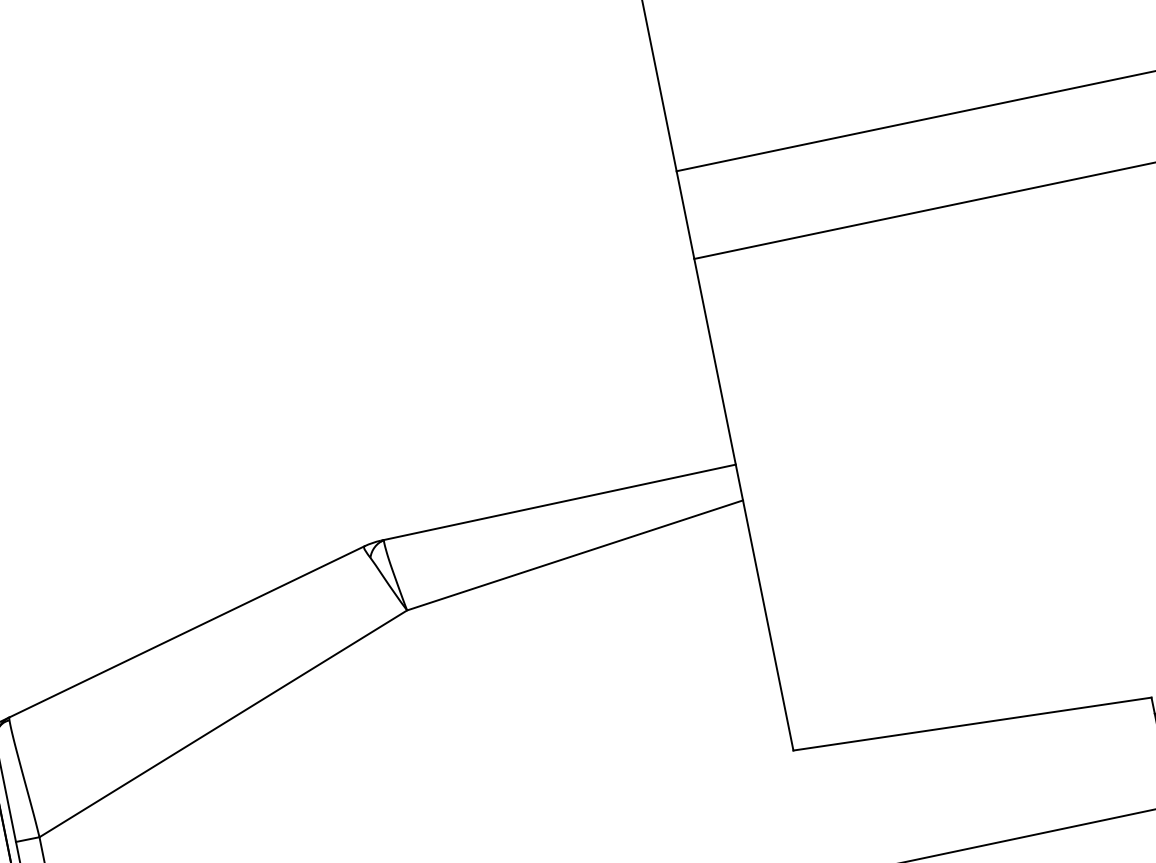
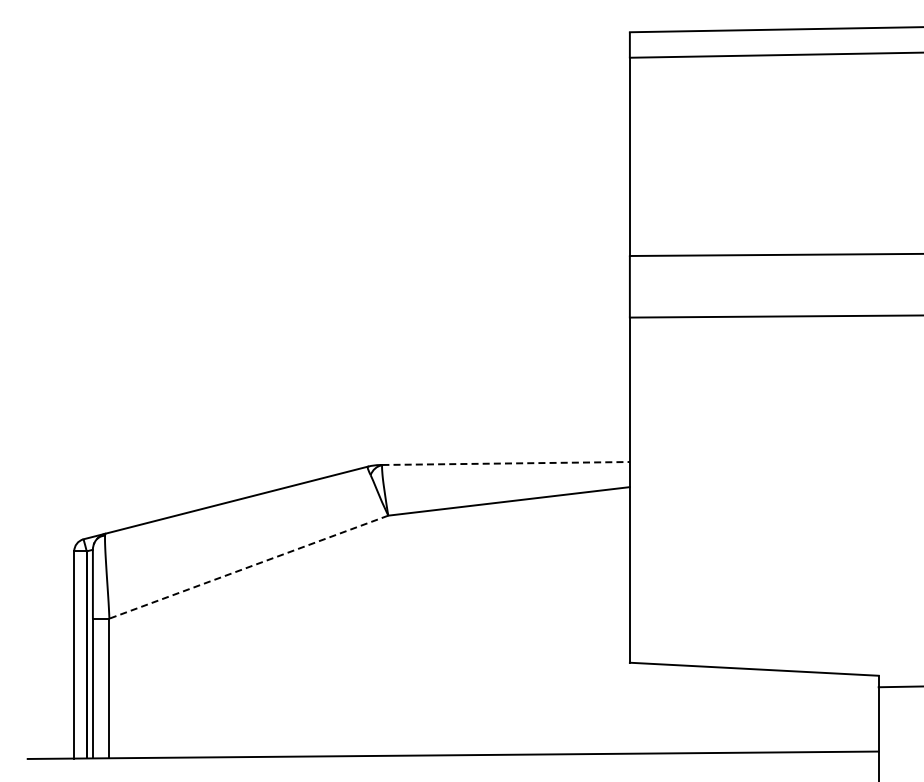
line: (560, 502) -> (506, 463), solid -> dashed
line: (222, 724) -> (248, 567), solid -> dashed

